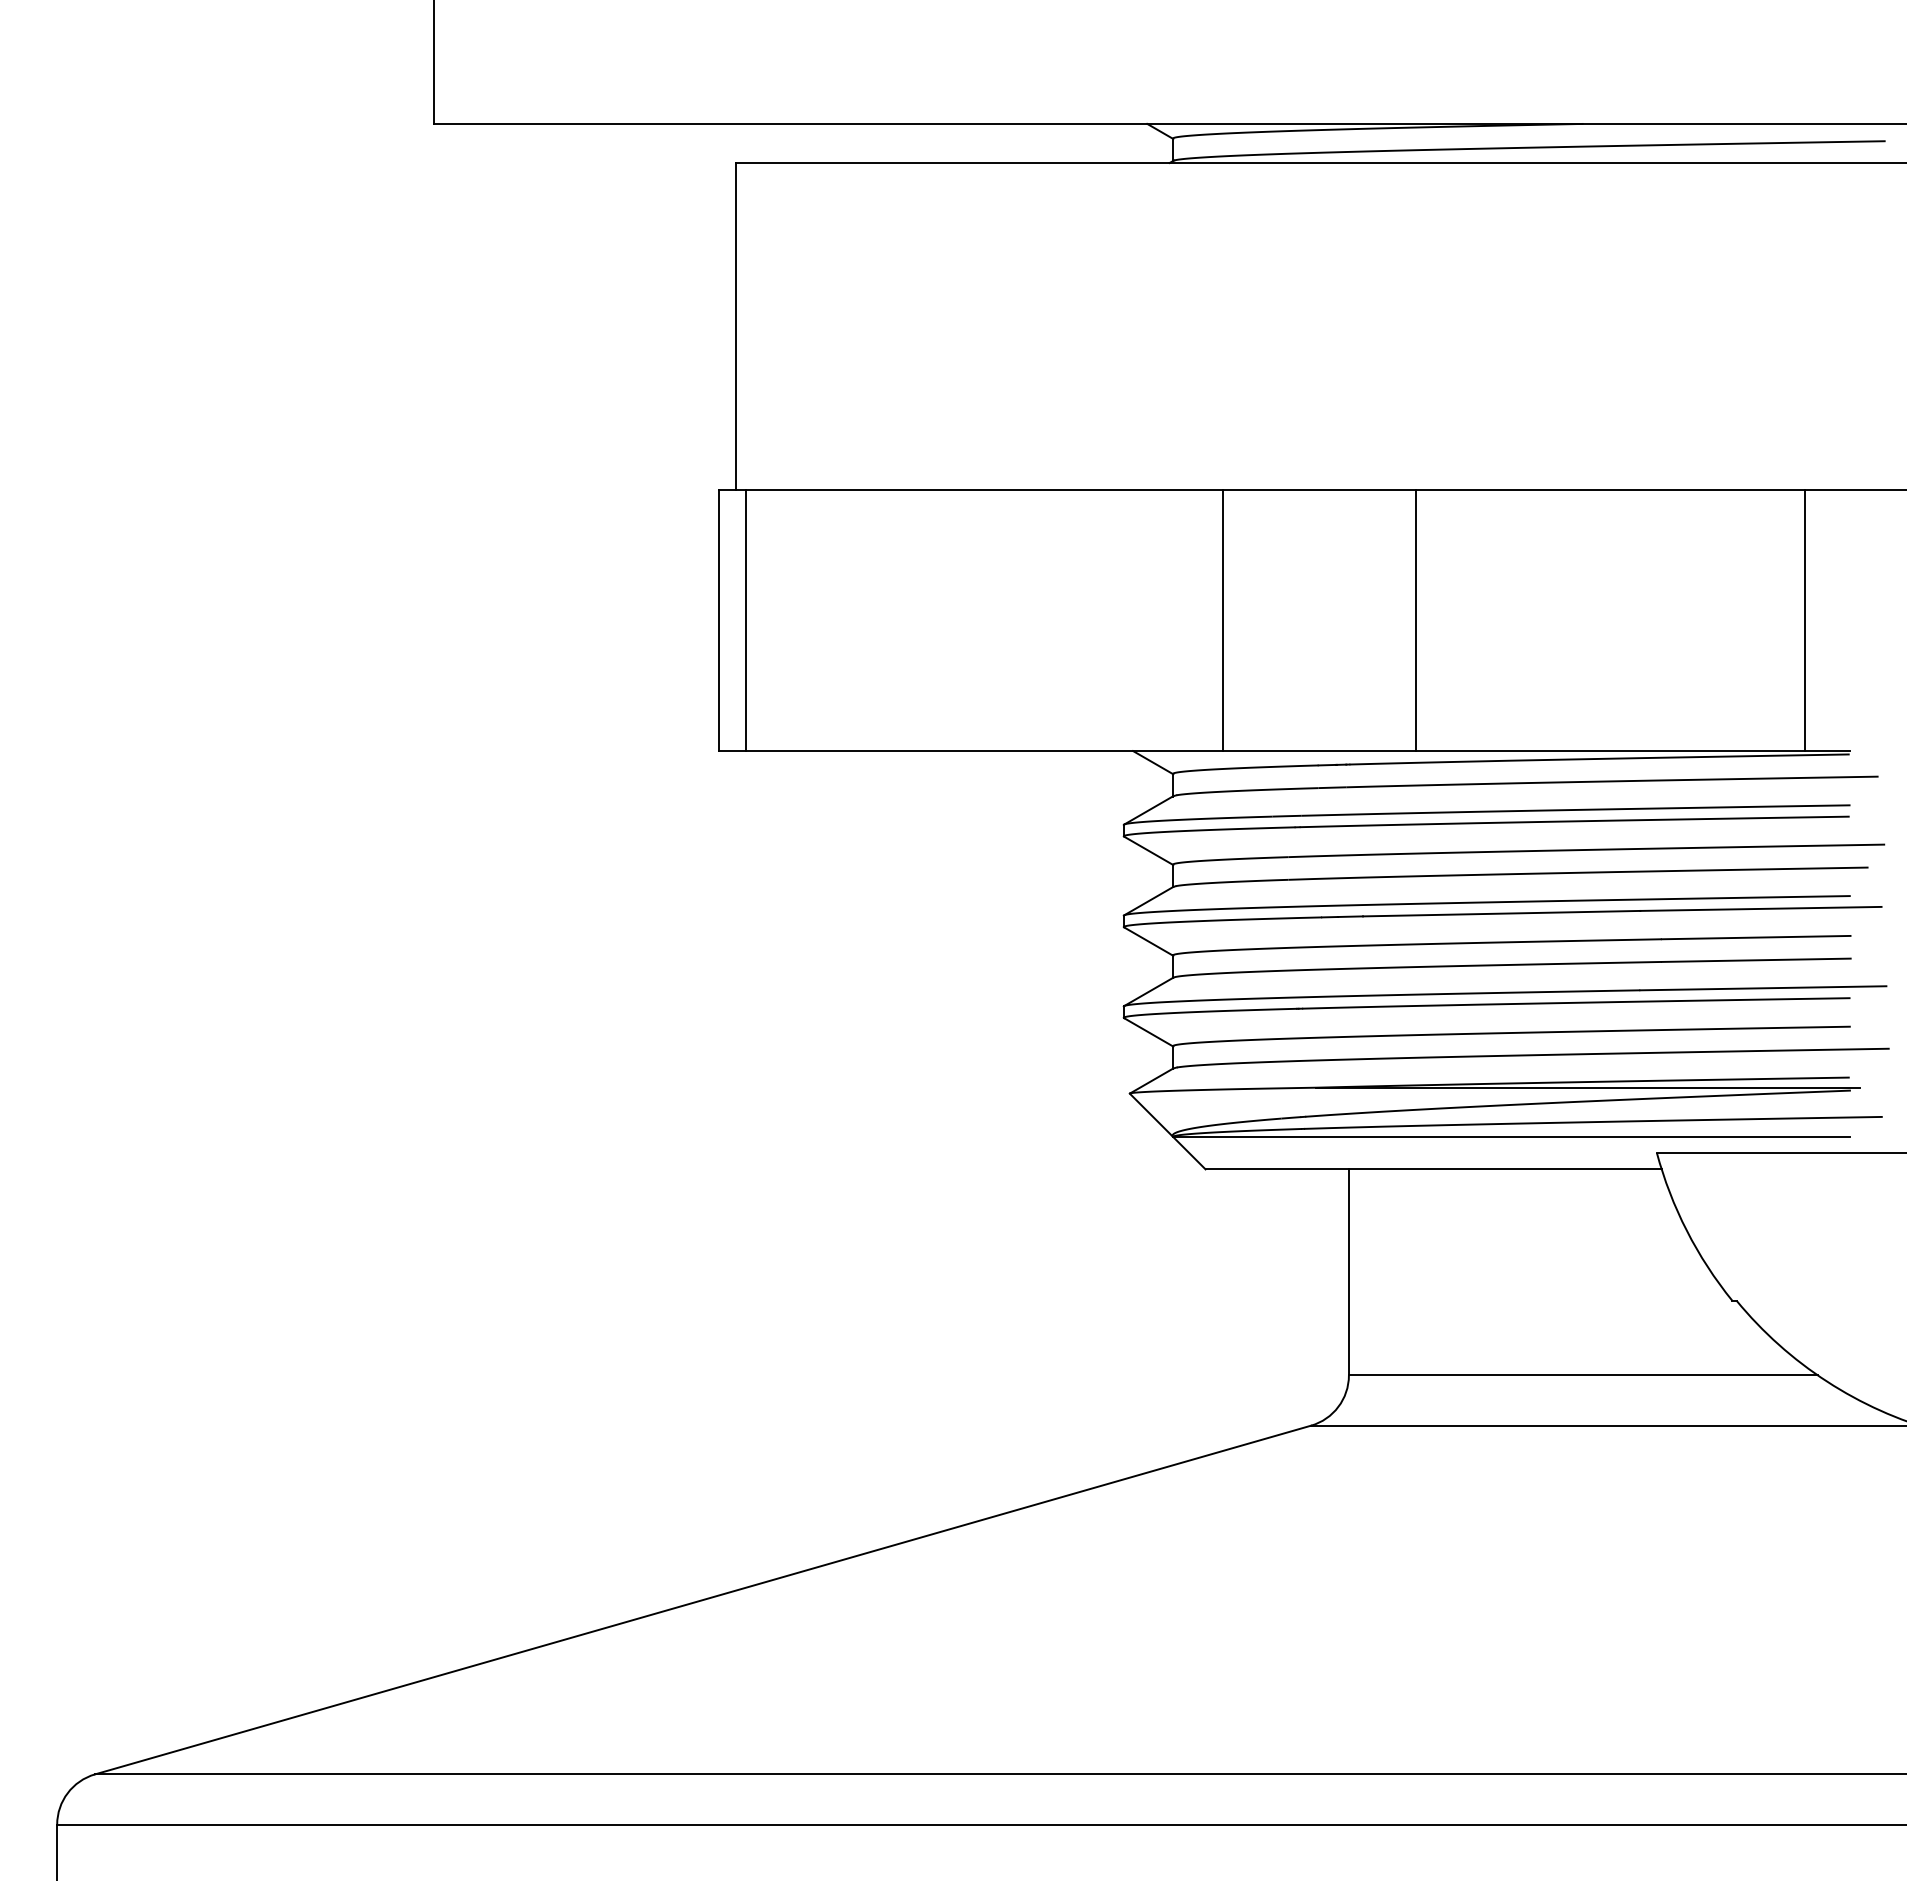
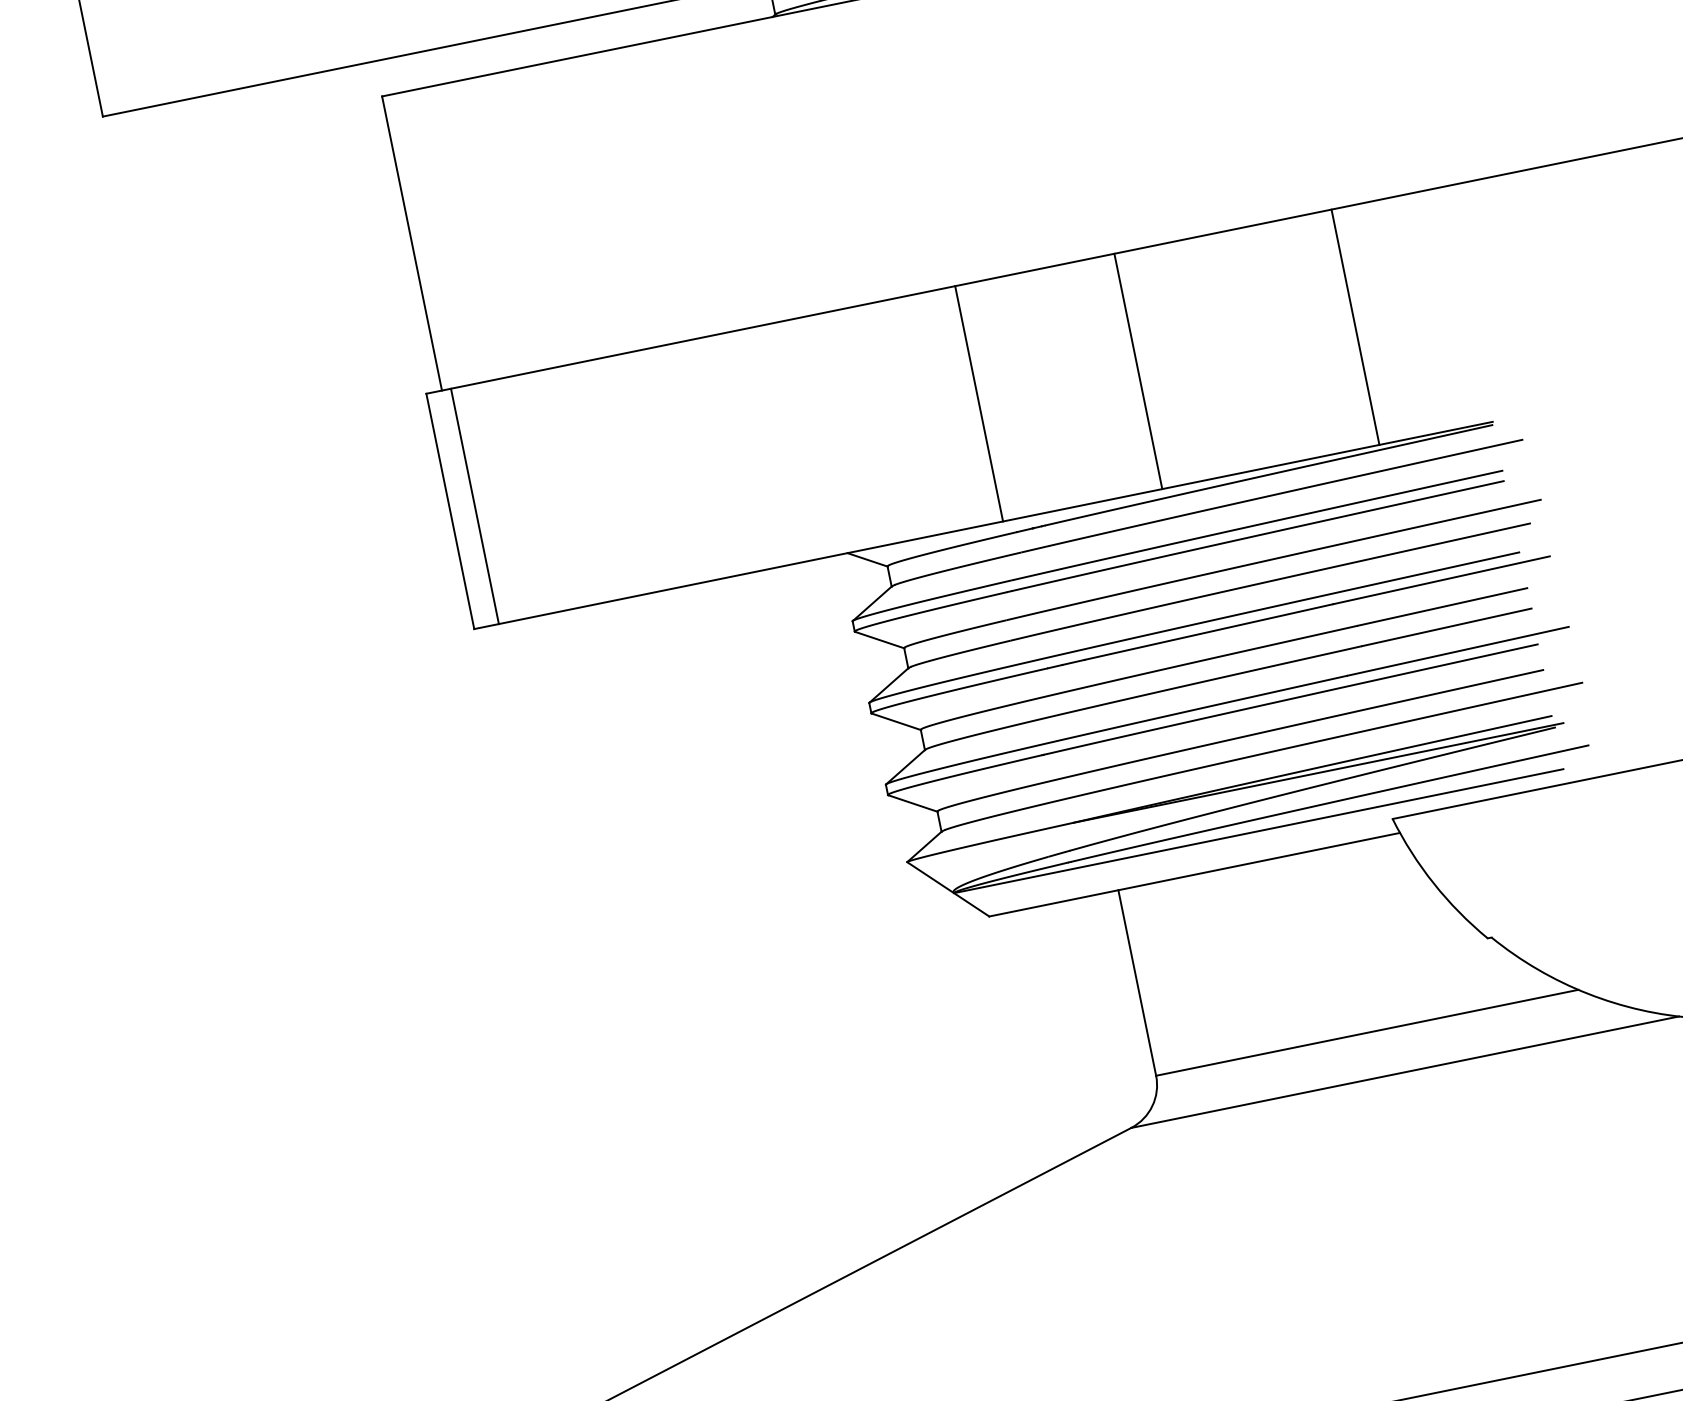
line: (1222, 620) -> (978, 404), moved
line: (1415, 620) -> (1138, 371), moved
line: (1804, 620) -> (1355, 327), moved

